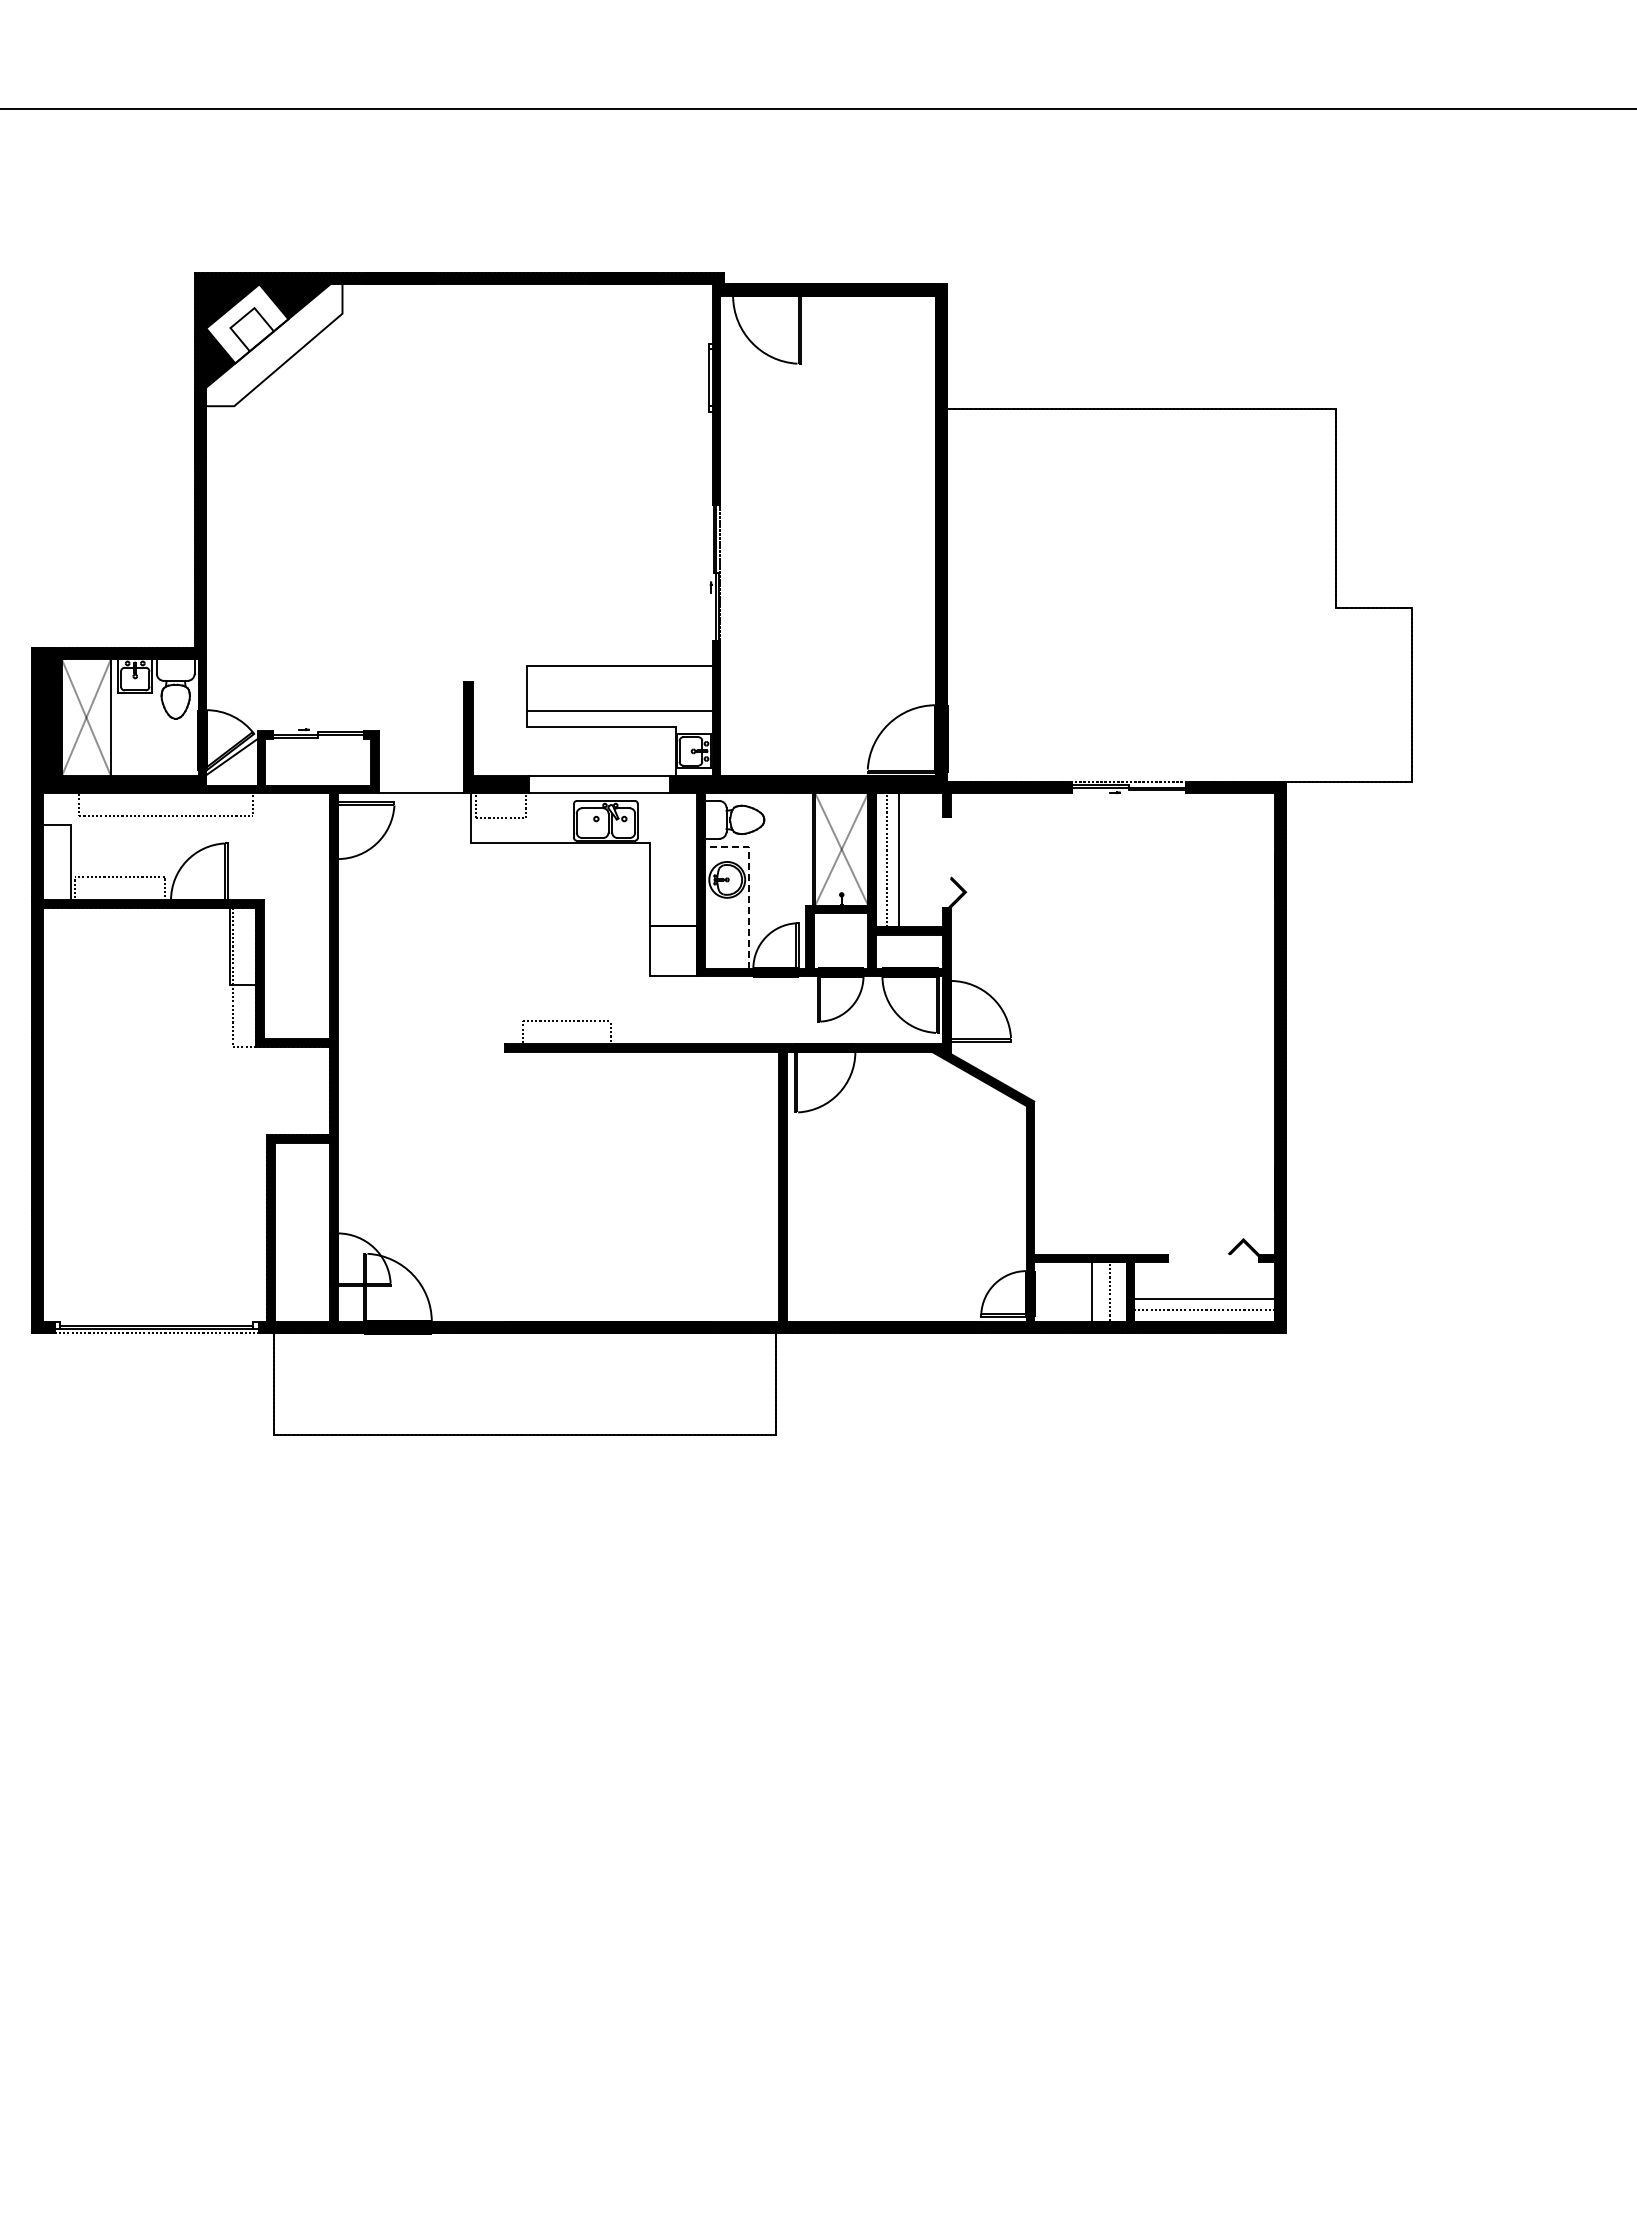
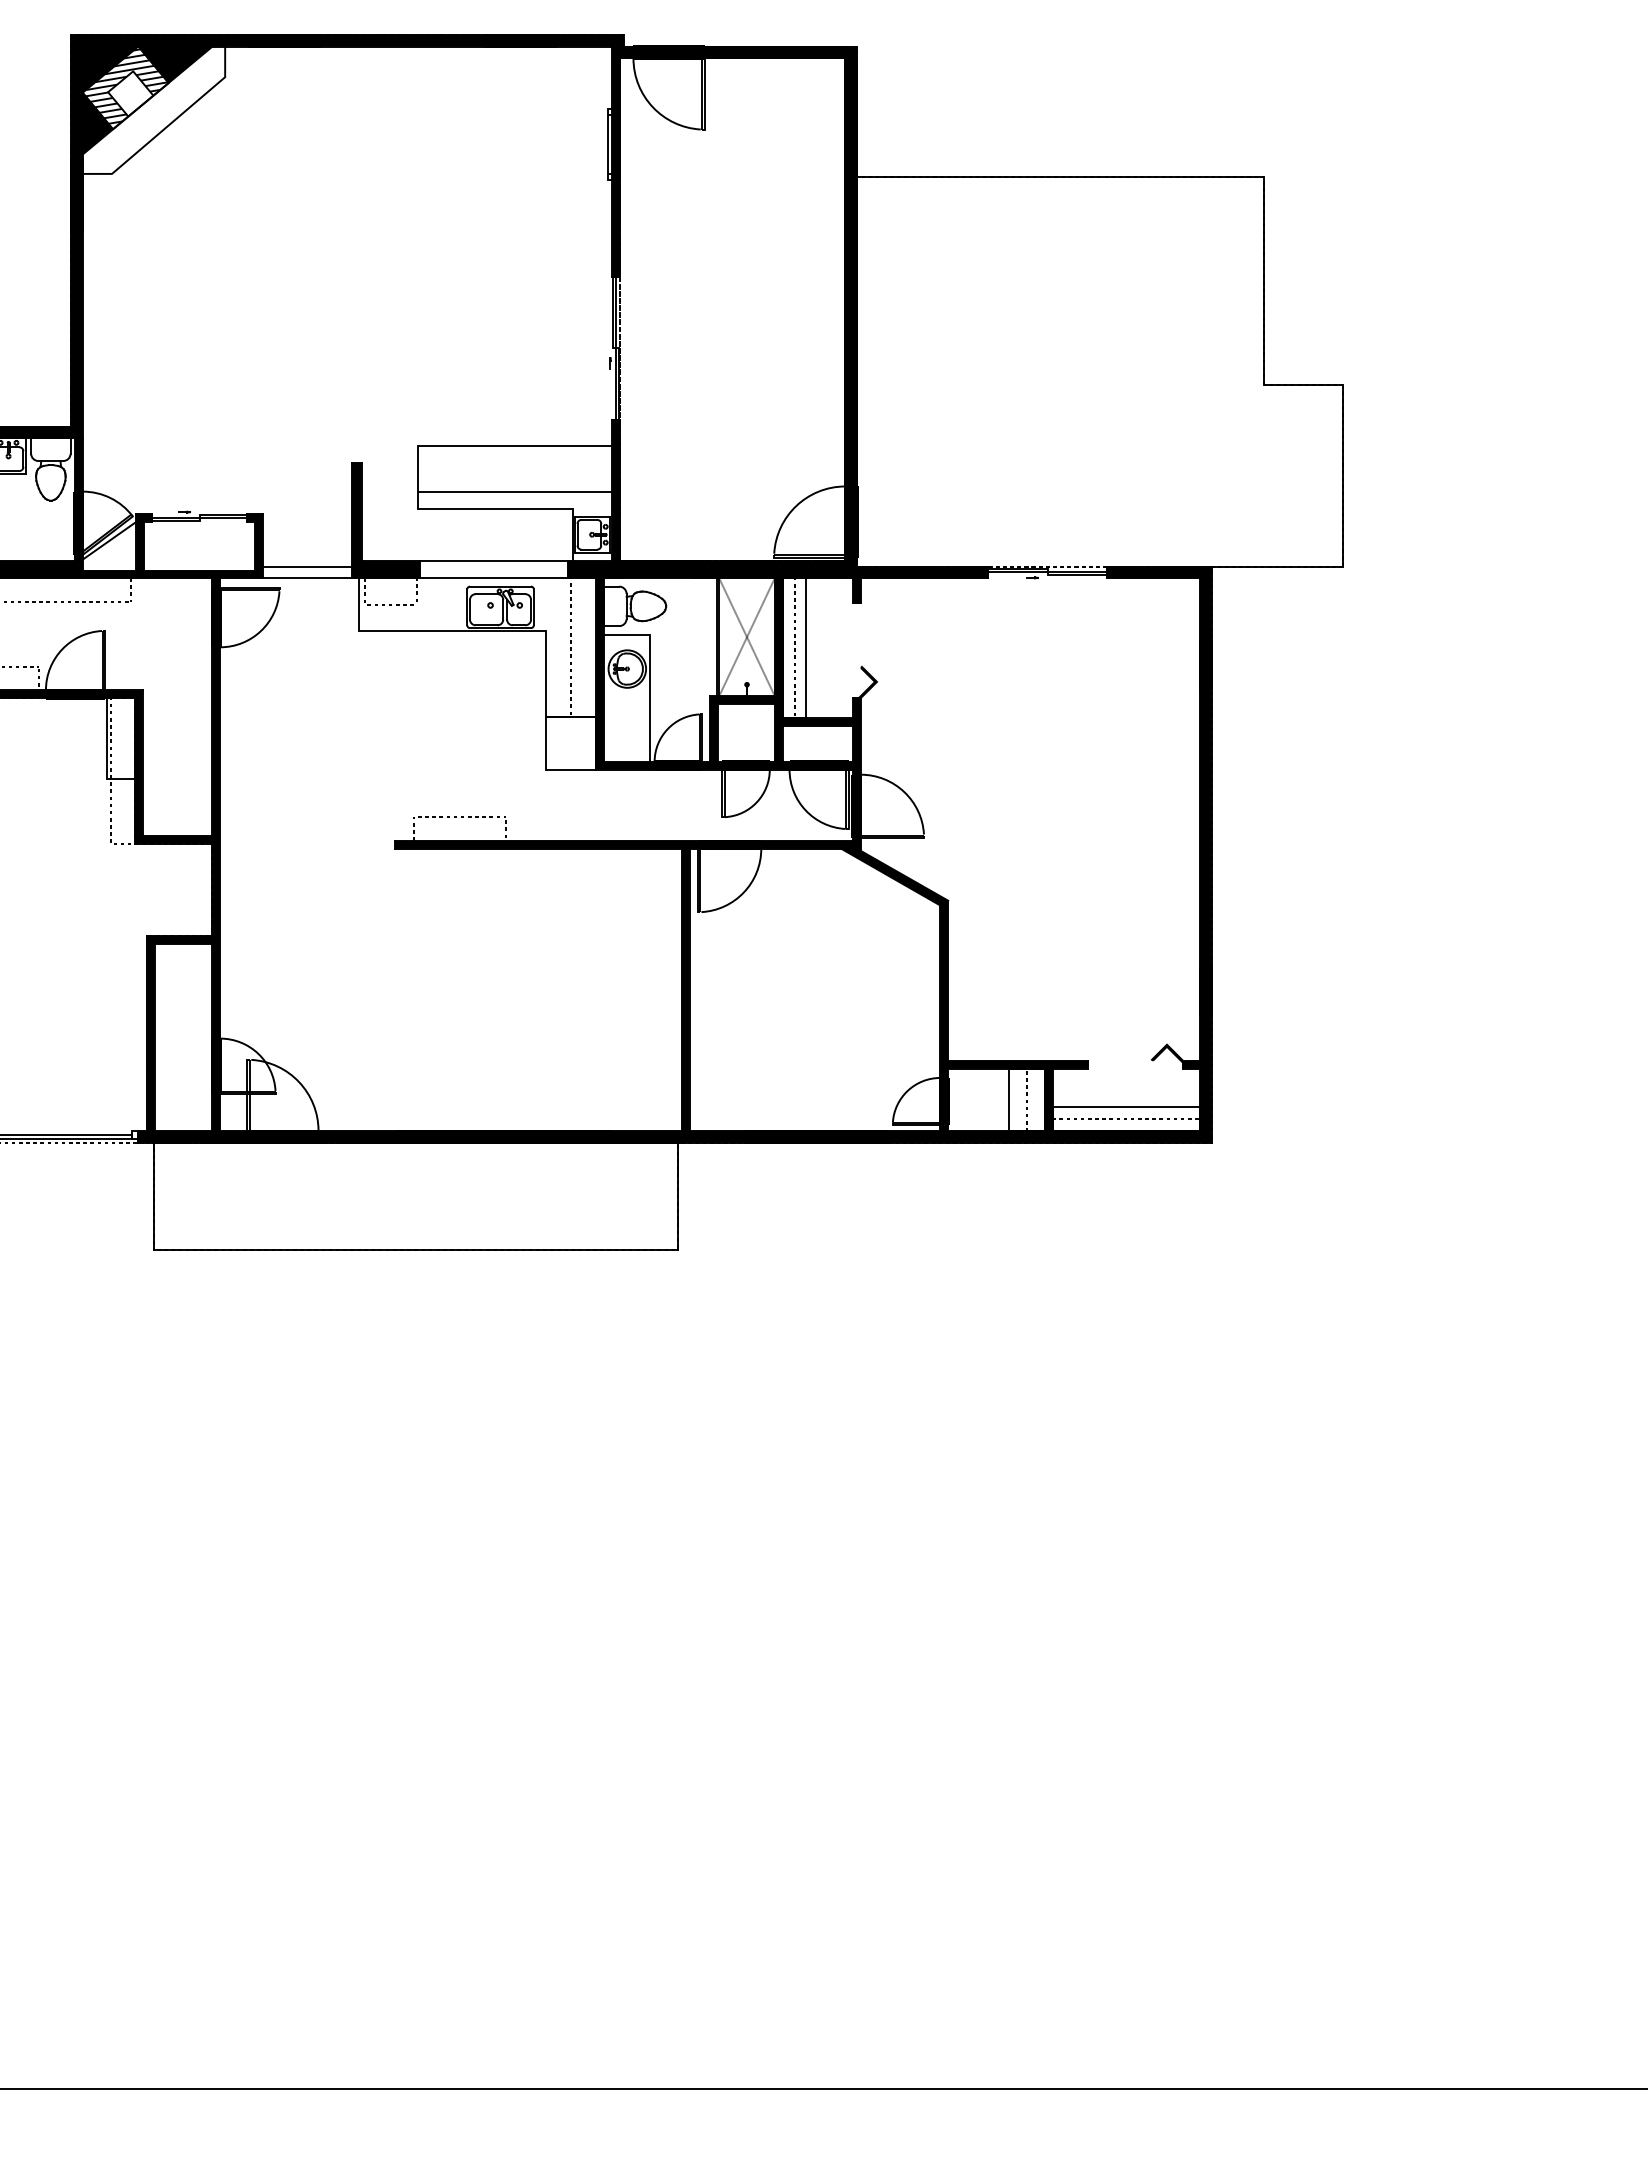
hatch: (248, 322) -> (126, 86), added
line: (420, 781) -> (306, 566), added
line: (673, 859) -> (571, 647), added
line: (749, 885) -> (650, 674), dashed -> solid

